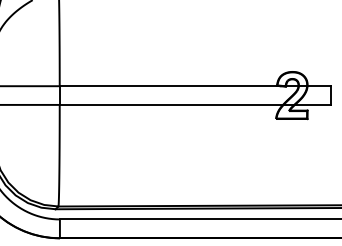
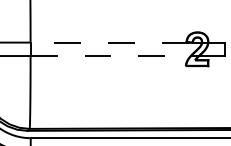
line: (169, 86) -> (109, 42), solid -> dashed
line: (171, 104) -> (110, 55), solid -> dashed

